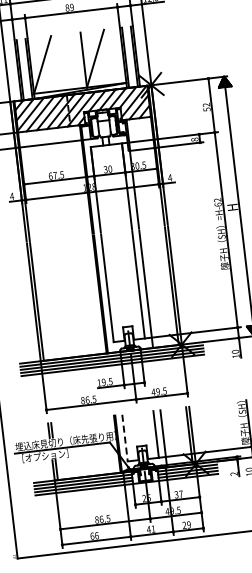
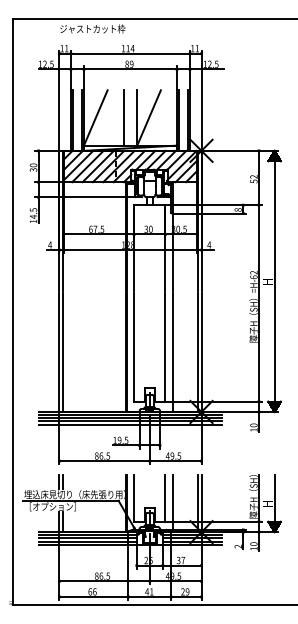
line: (70, 61) -> (123, 117), added
line: (125, 438) -> (134, 498), dashed -> solid

